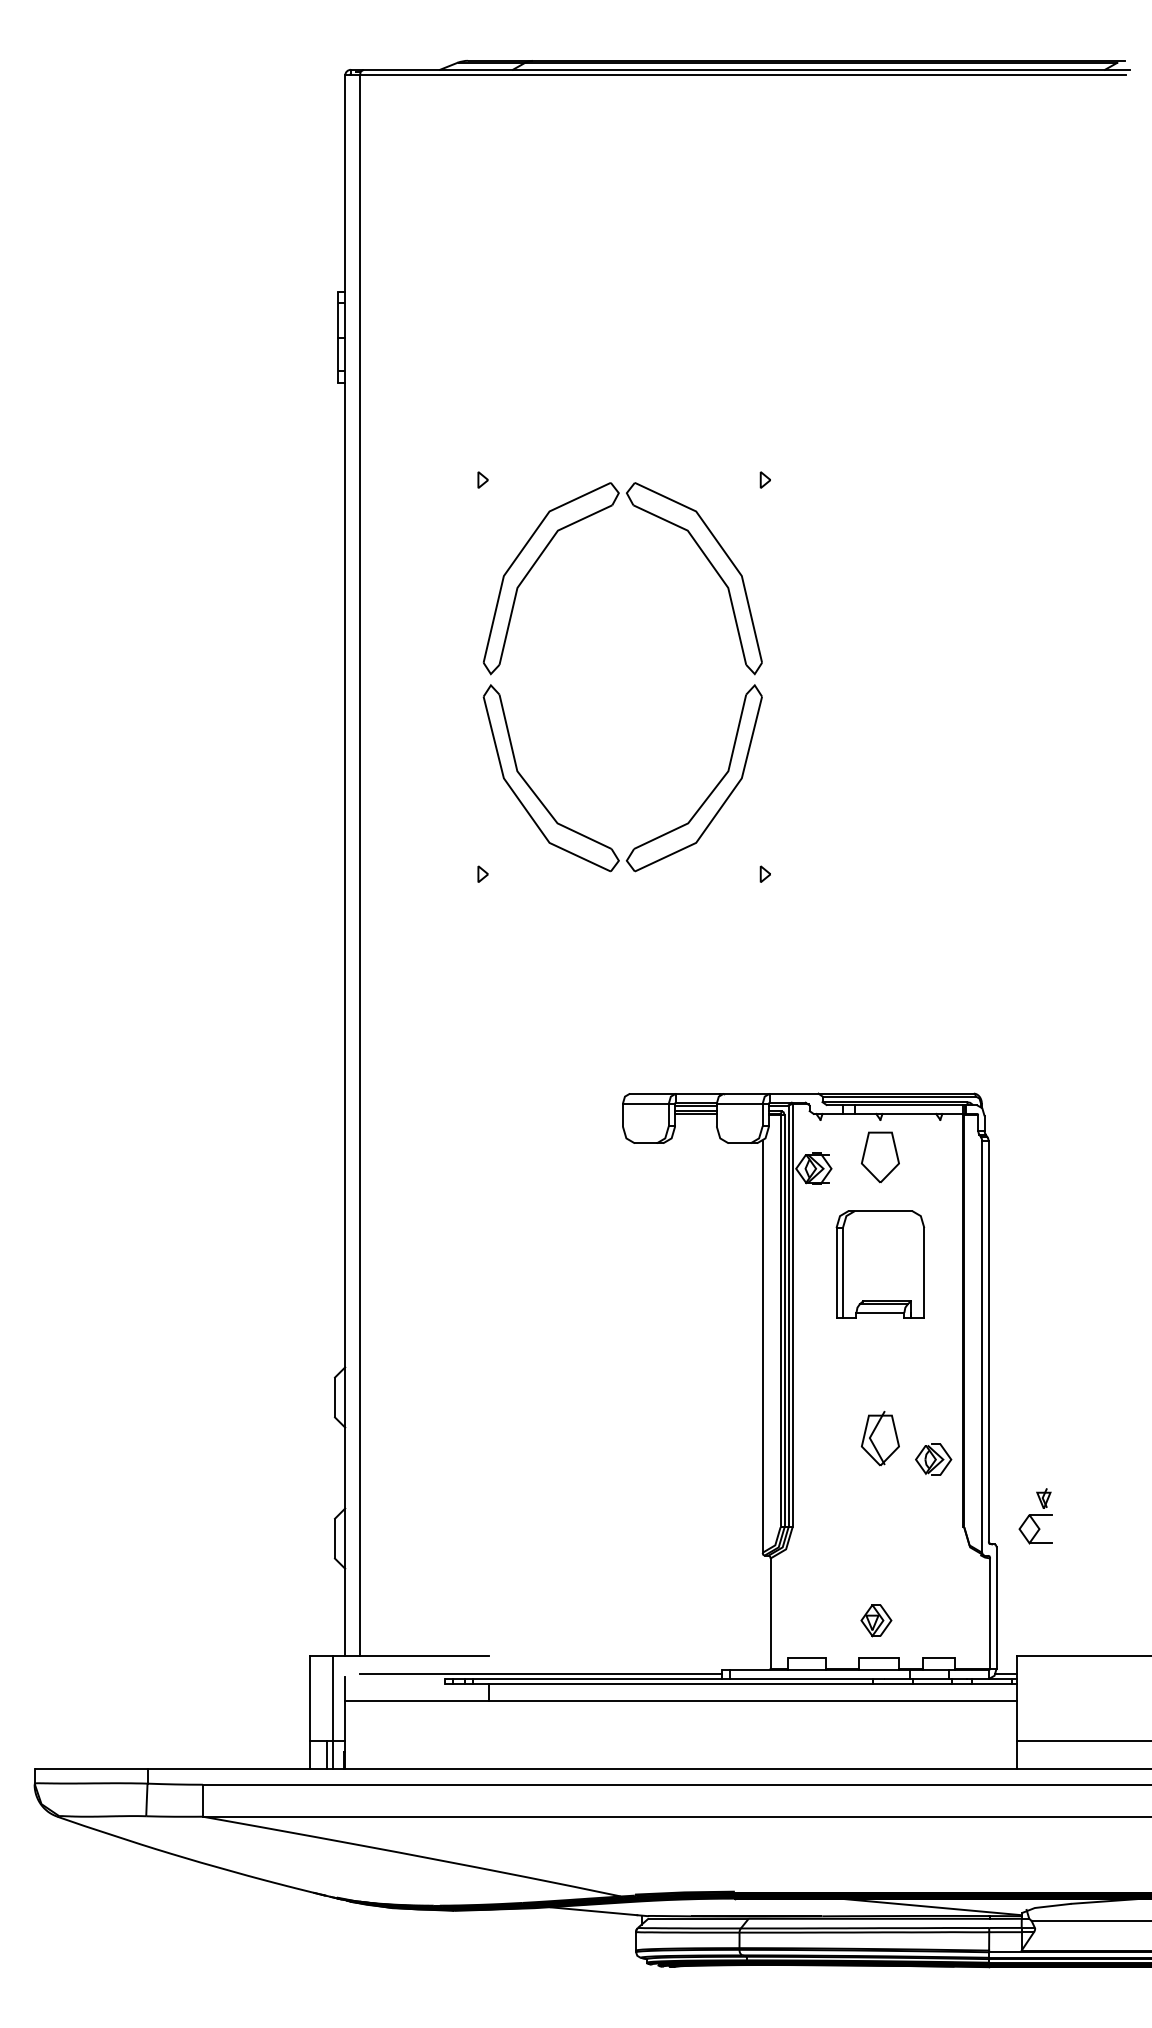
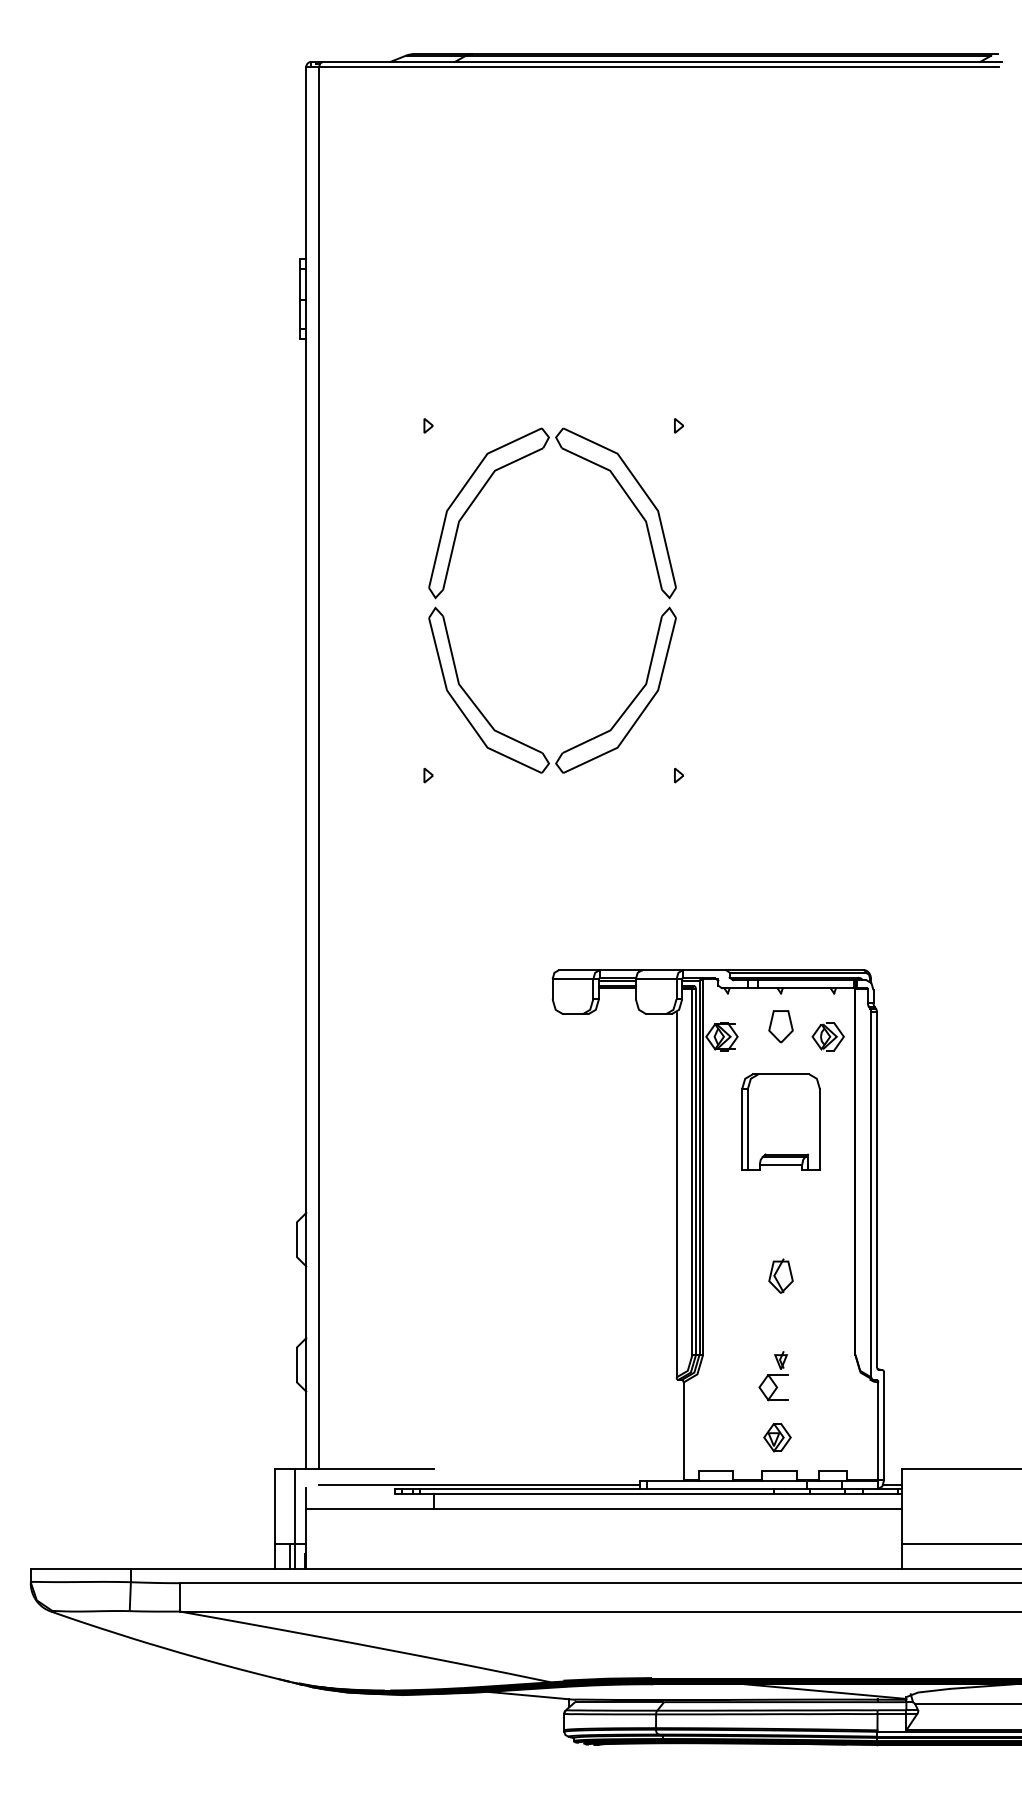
part: (879, 1157) -> (780, 1026), size x0.71
part: (879, 1437) -> (780, 1275), size x0.71
part: (932, 1459) -> (827, 1036), moved
part: (1035, 1516) -> (773, 1376), moved

